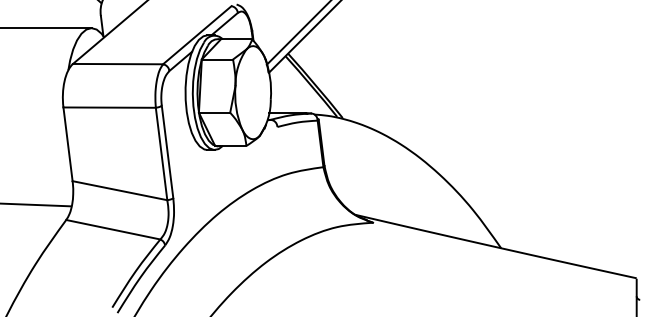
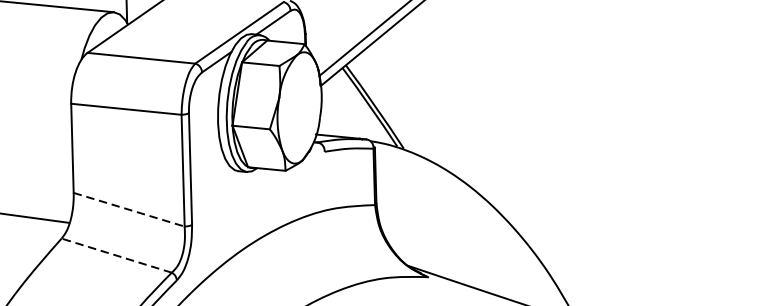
line: (120, 190) -> (129, 209), solid -> dashed
line: (112, 229) -> (115, 255), solid -> dashed

